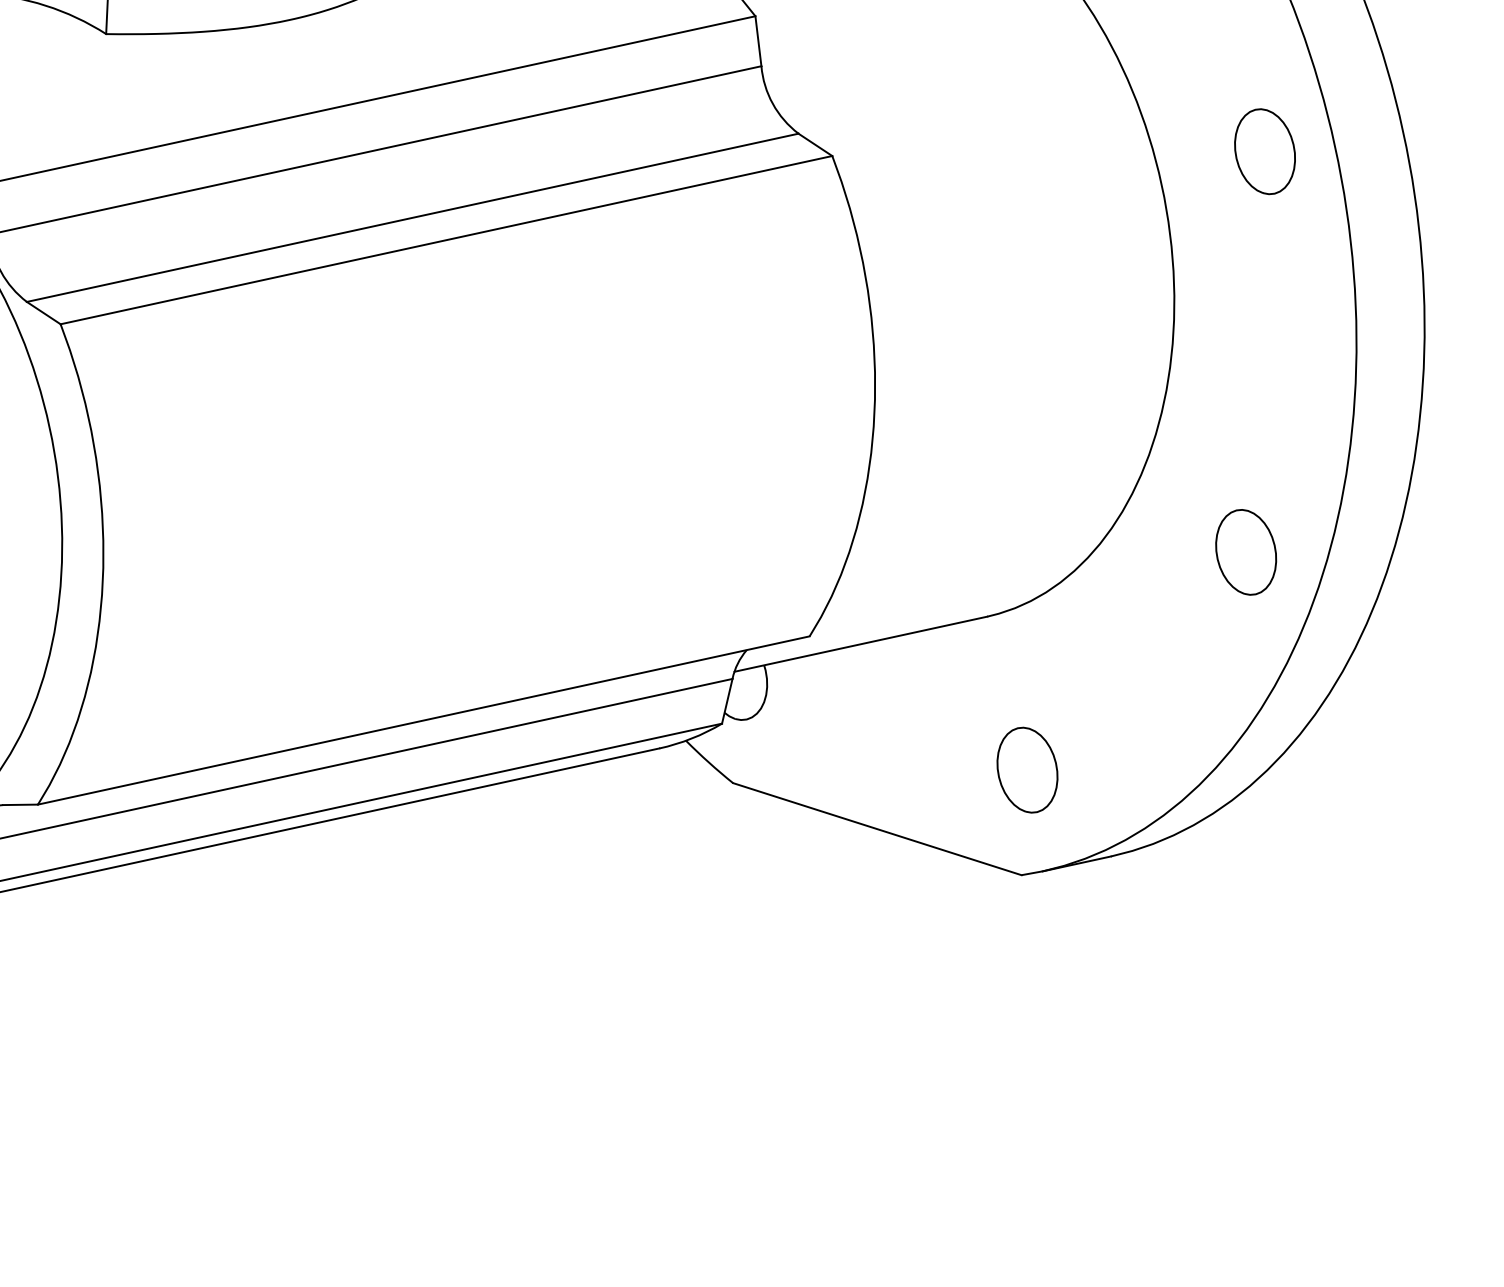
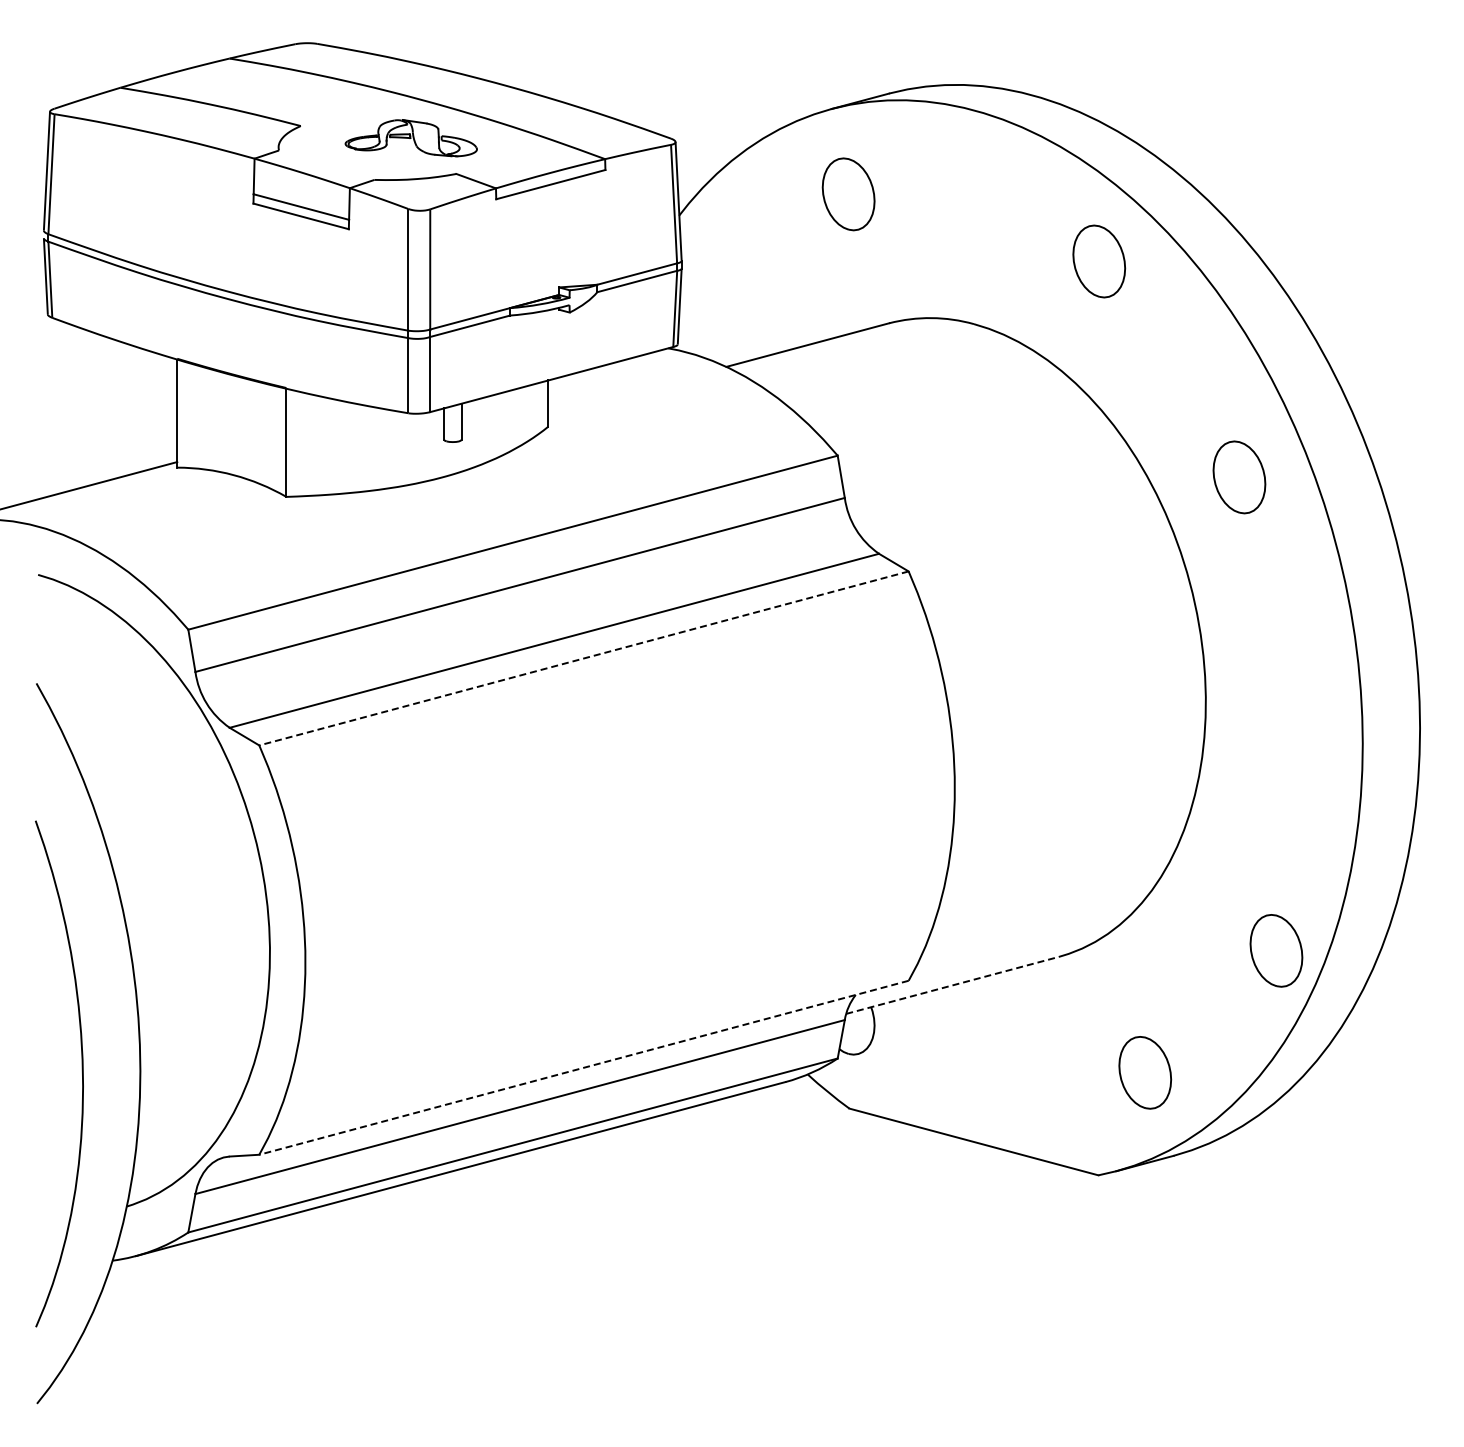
part: (1265, 151) -> (1239, 477), moved
line: (445, 240) -> (583, 658), solid -> dashed
part: (1246, 551) -> (1276, 950), moved
line: (861, 644) -> (953, 985), solid -> dashed
line: (423, 720) -> (583, 1067), solid -> dashed
part: (1027, 769) -> (1145, 1072), moved

